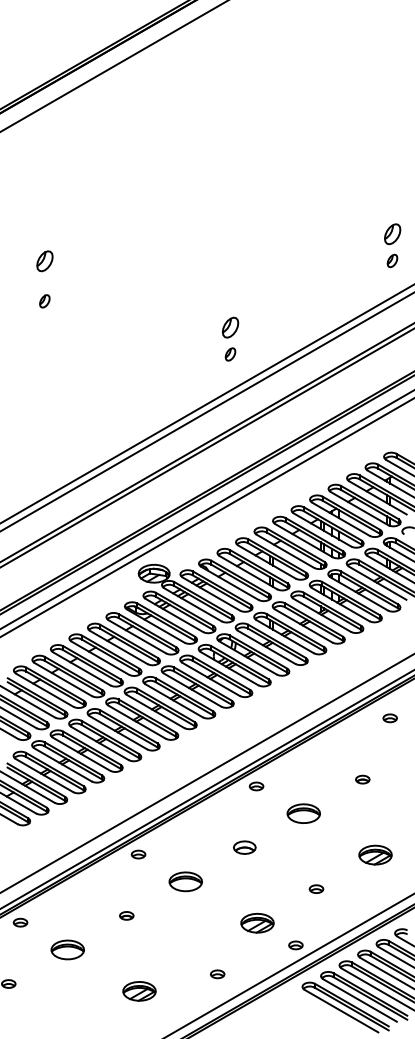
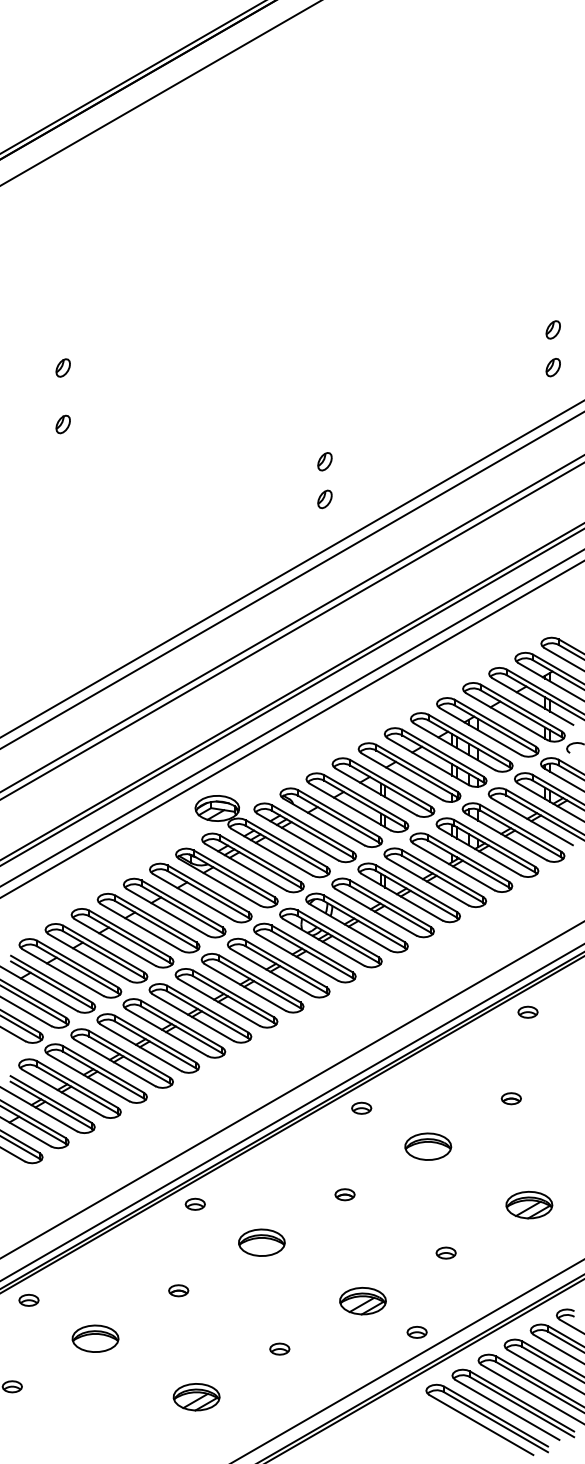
part: (391, 233) -> (552, 329), size x0.62
part: (44, 260) -> (62, 367), size x0.62
part: (230, 327) -> (324, 461), size x0.62
part: (389, 717) -> (527, 1011), moved
part: (244, 847) -> (344, 1194), size x0.62
part: (217, 973) -> (279, 1348), moved

